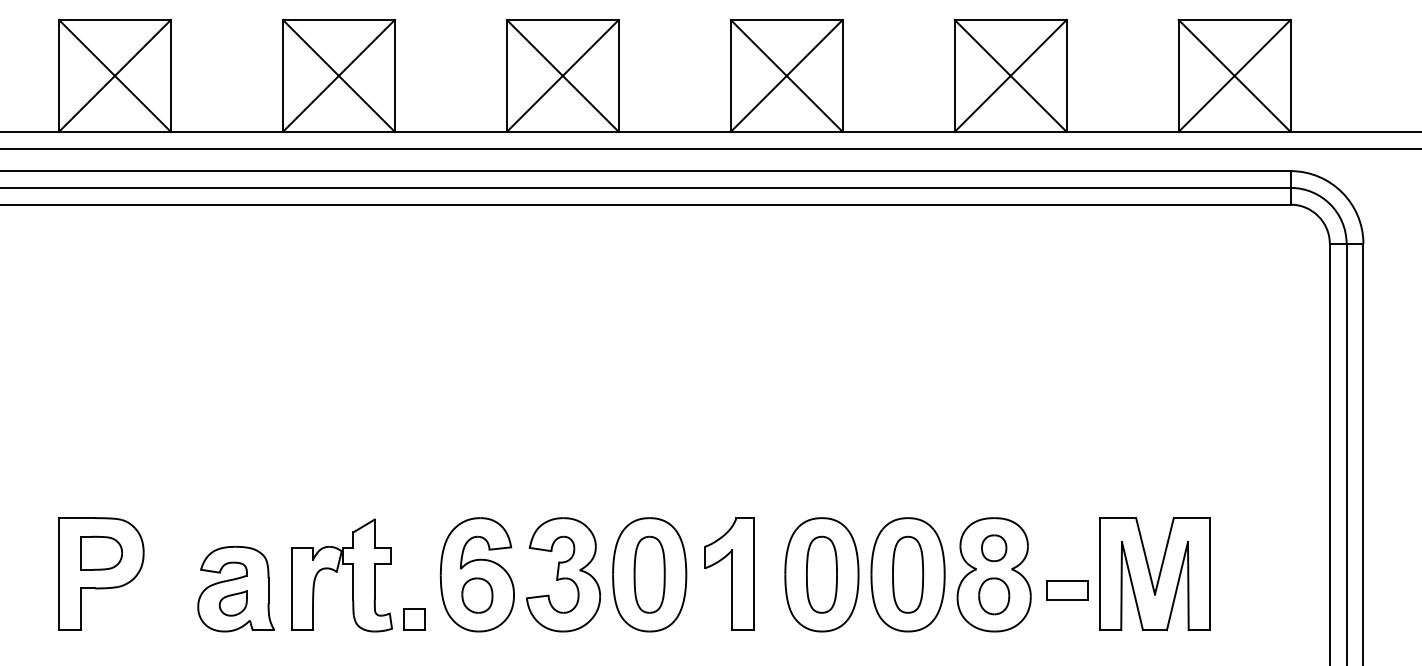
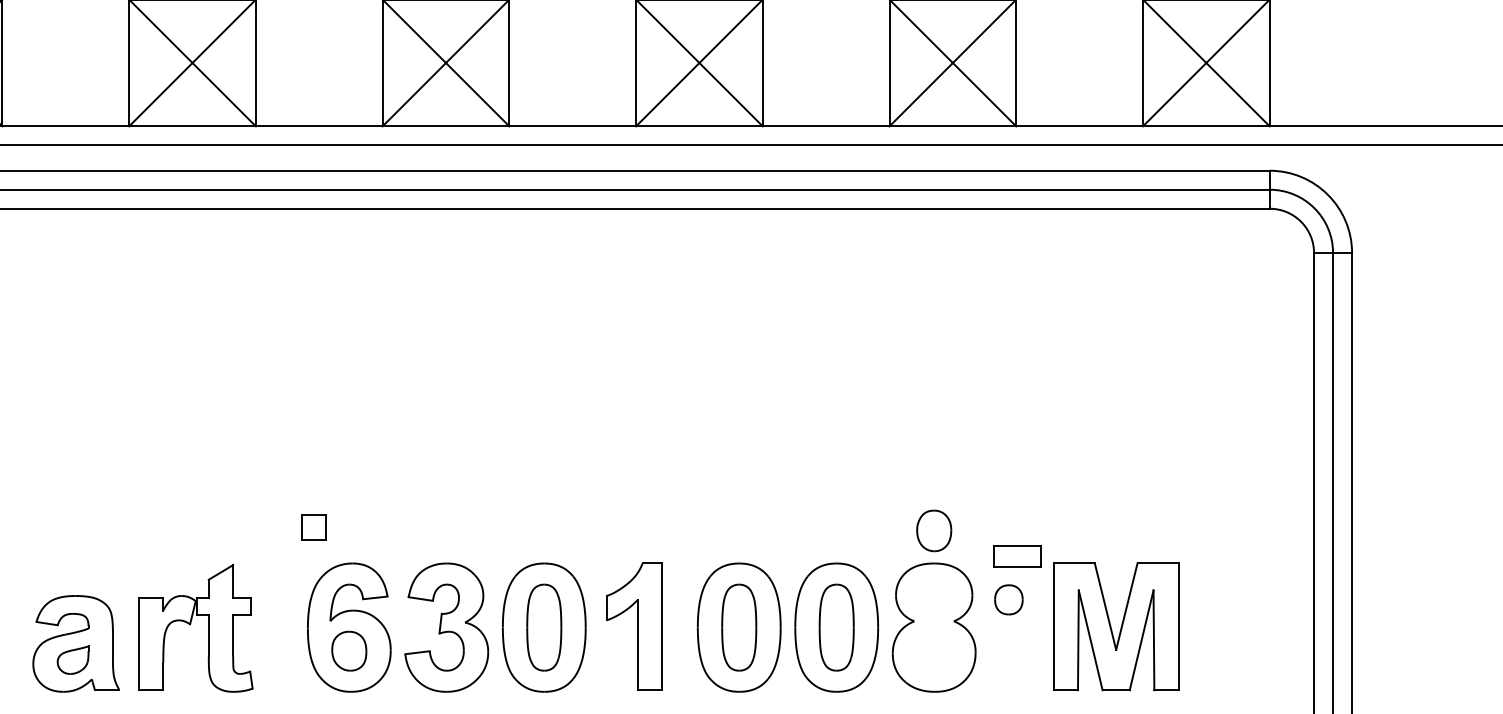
part: (994, 548) -> (1009, 600), moved
part: (1067, 590) -> (1017, 555), moved
part: (994, 596) -> (934, 531), moved
part: (414, 619) -> (314, 527), moved

